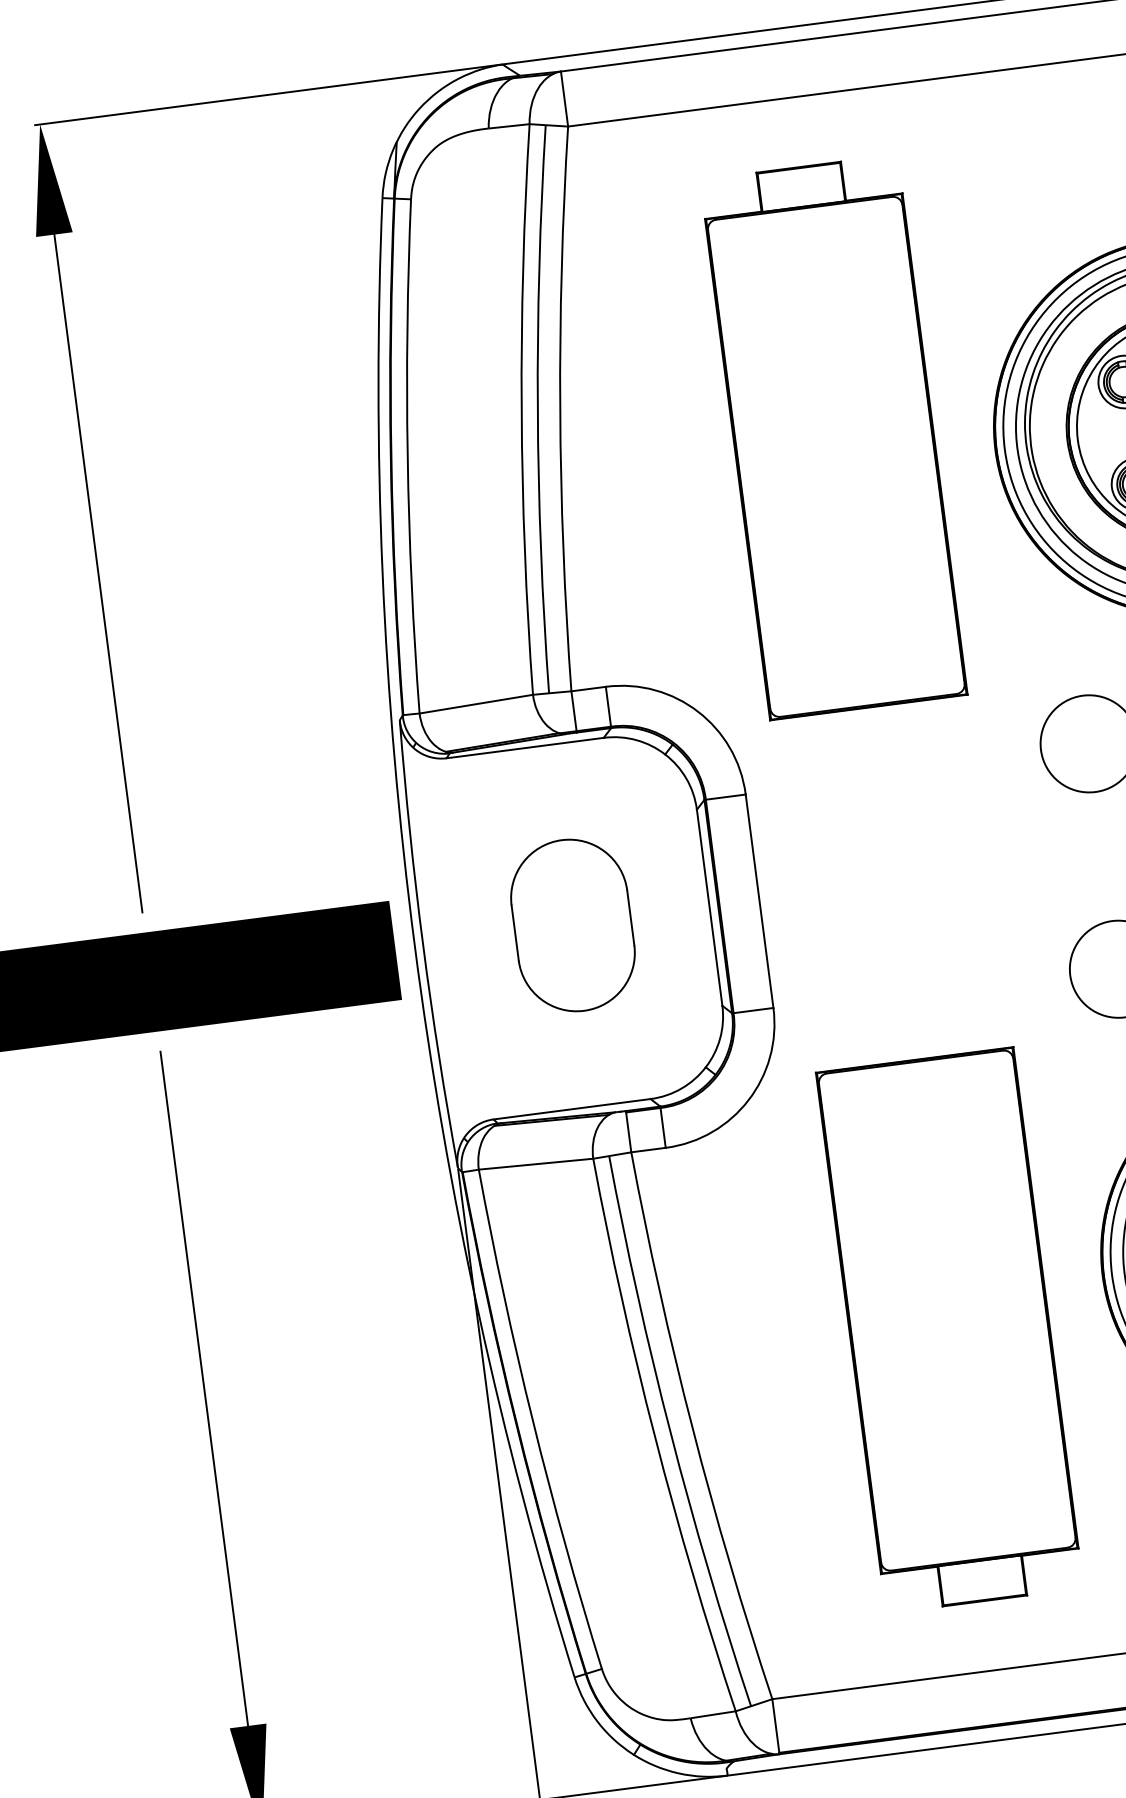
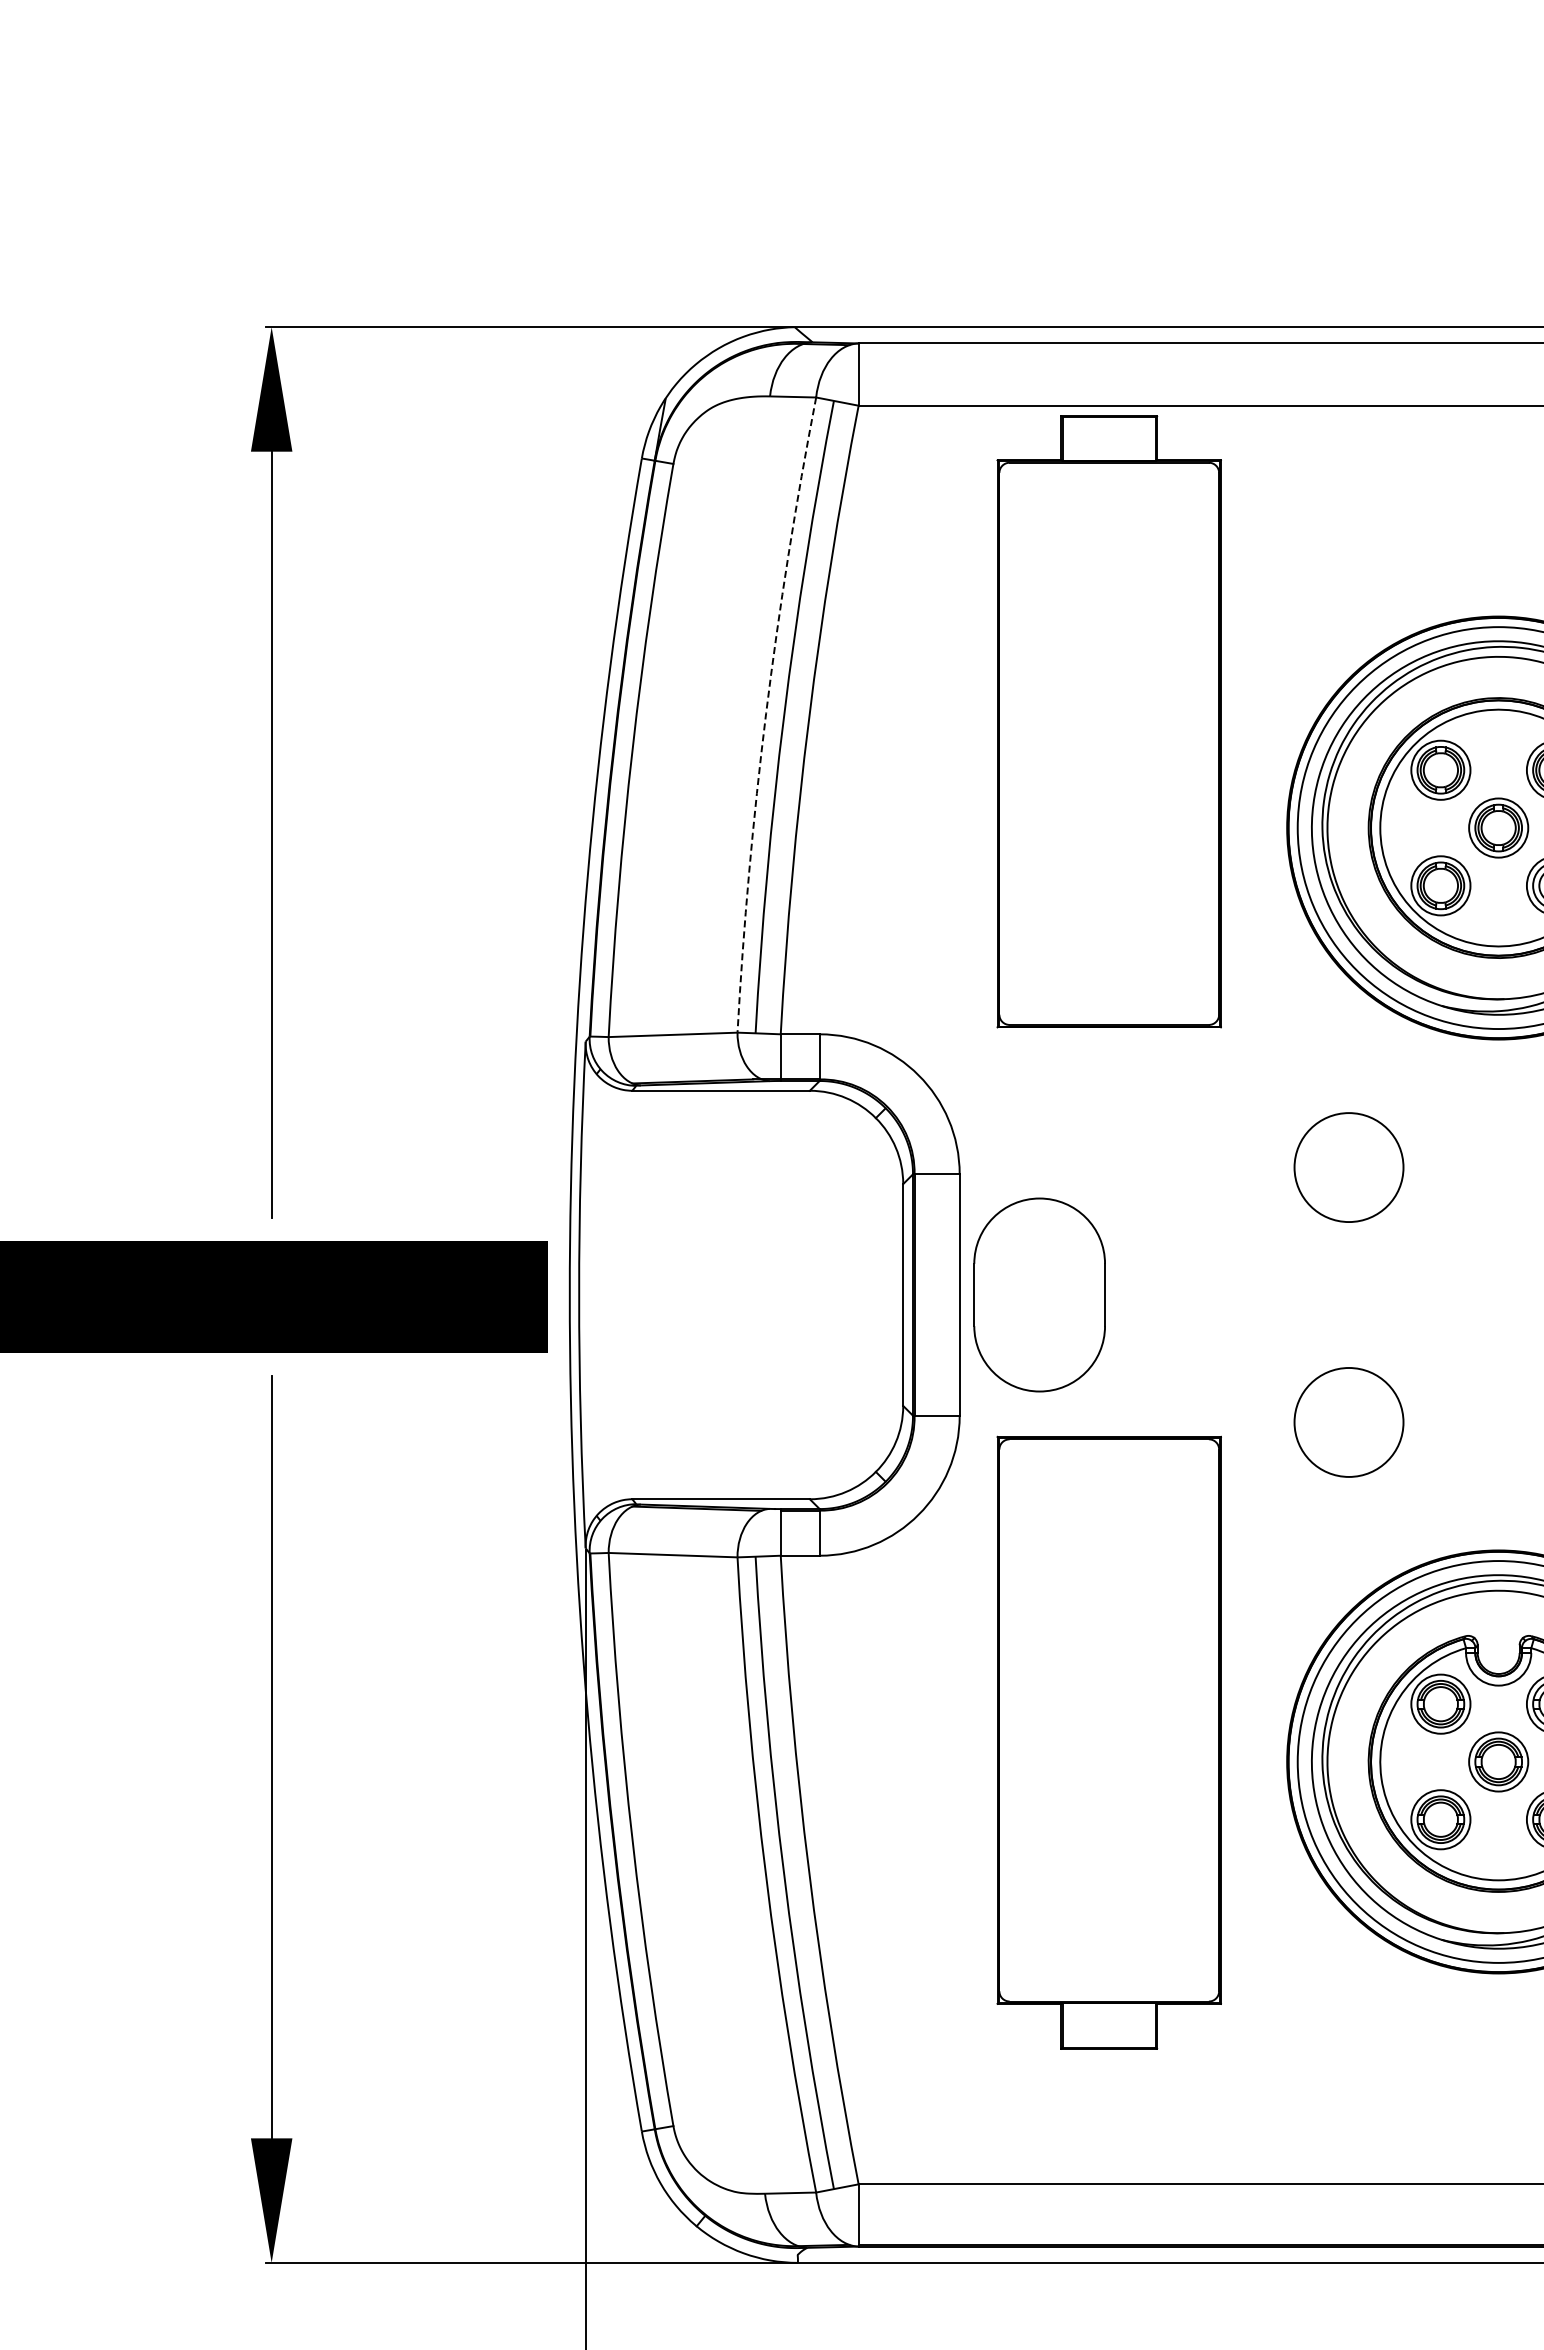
arc: (521, 409) -> (766, 713), solid -> dashed
part: (833, 437) -> (1108, 721), moved
part: (572, 925) -> (1039, 1294), moved
part: (949, 1330) -> (1108, 1742), moved

